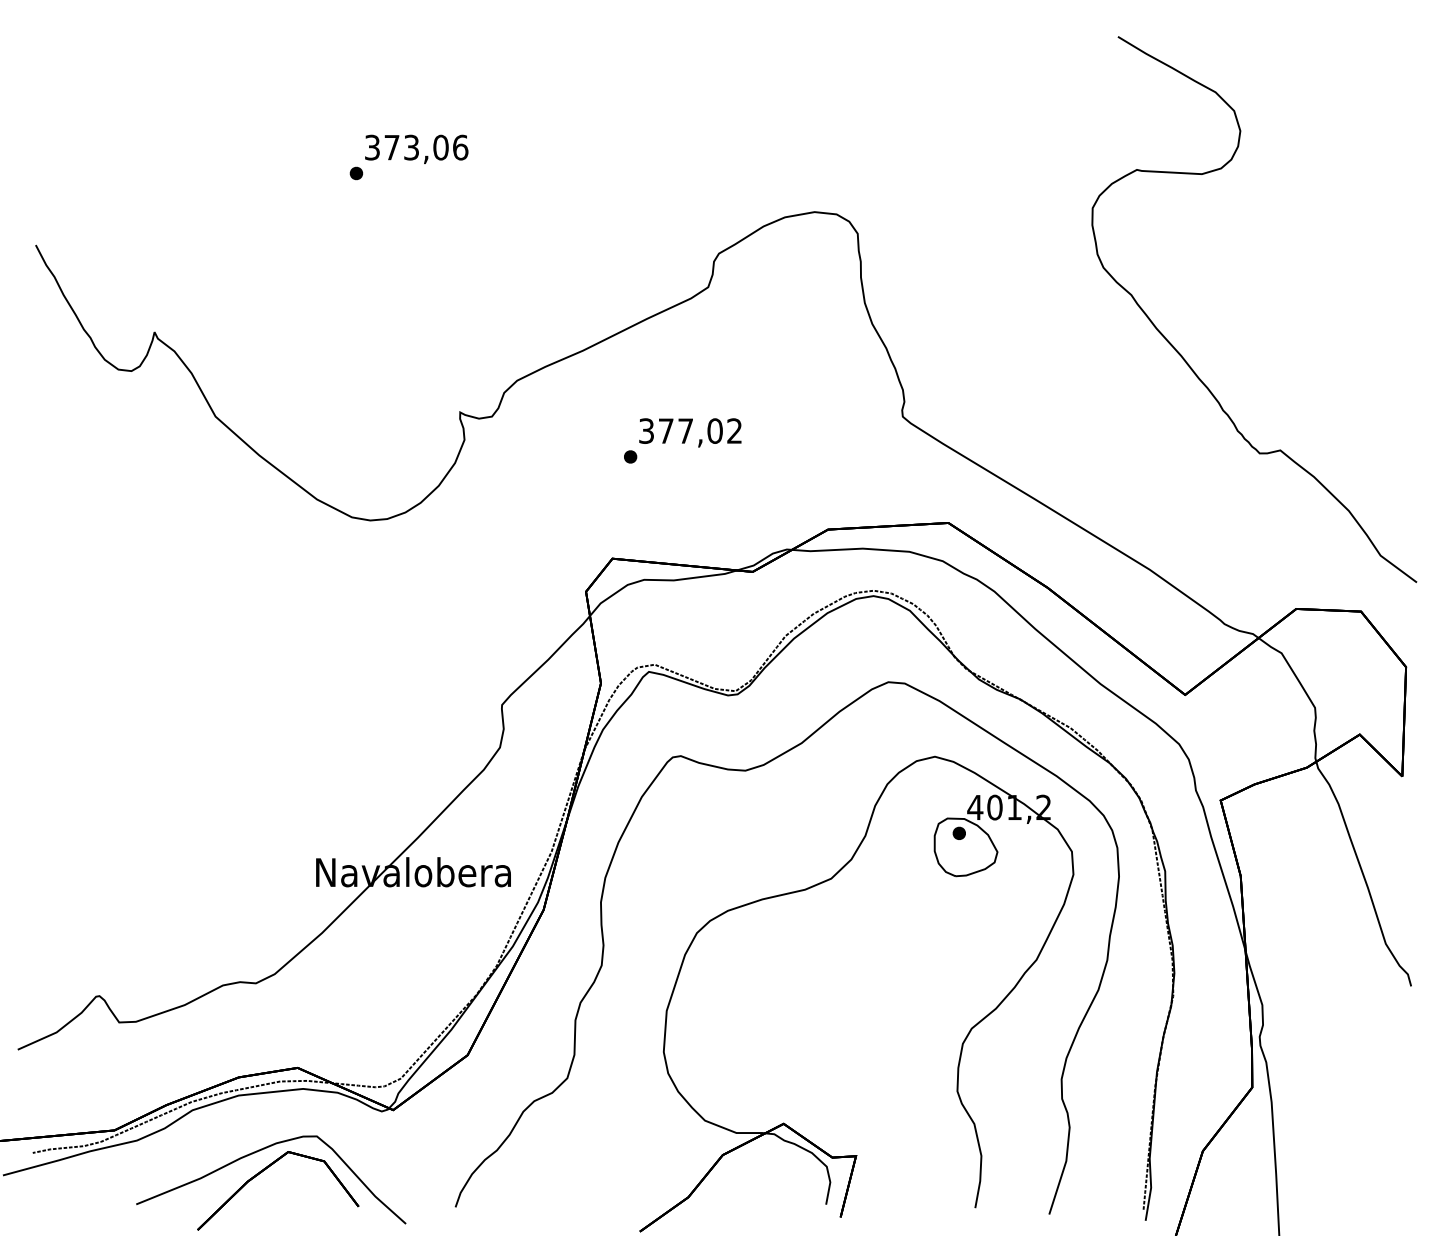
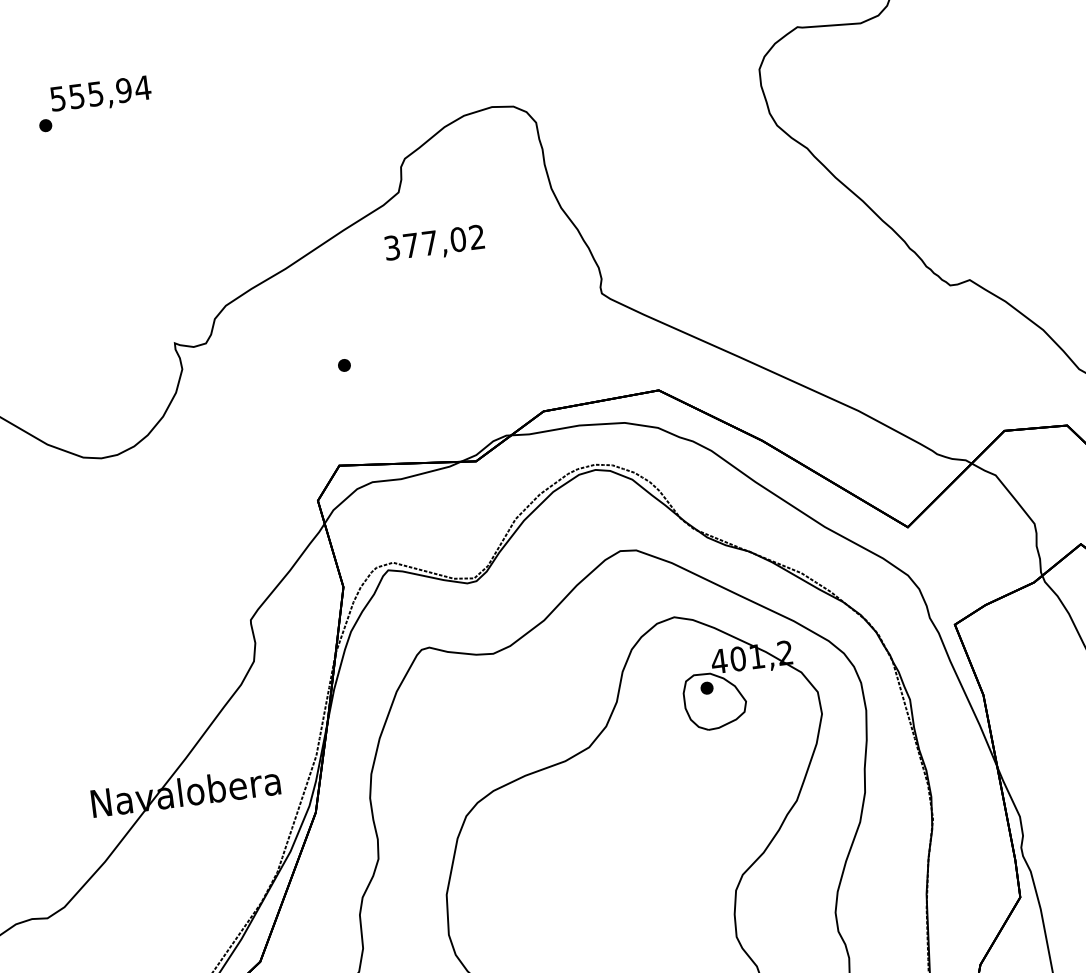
text: (416, 147) -> (100, 93), 373,06 -> 555,94
text: (690, 432) -> (434, 243), moved

